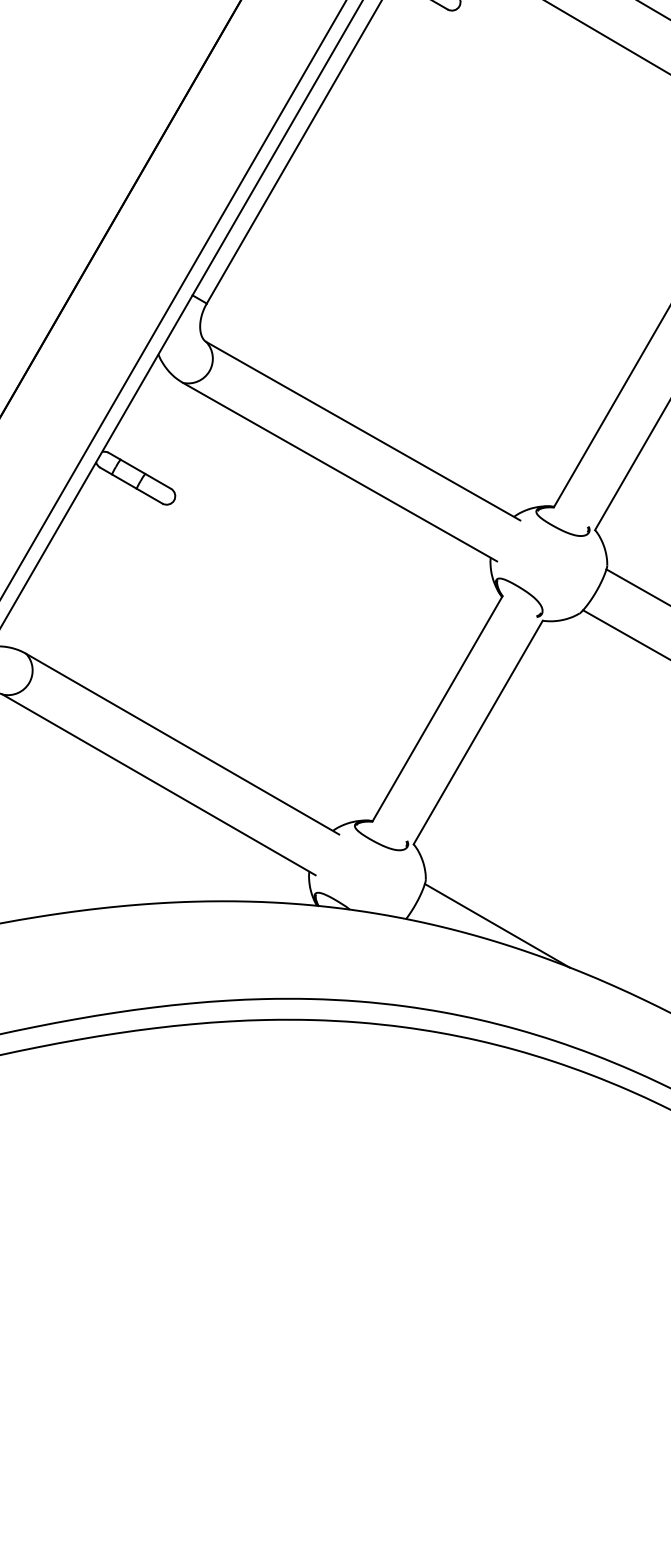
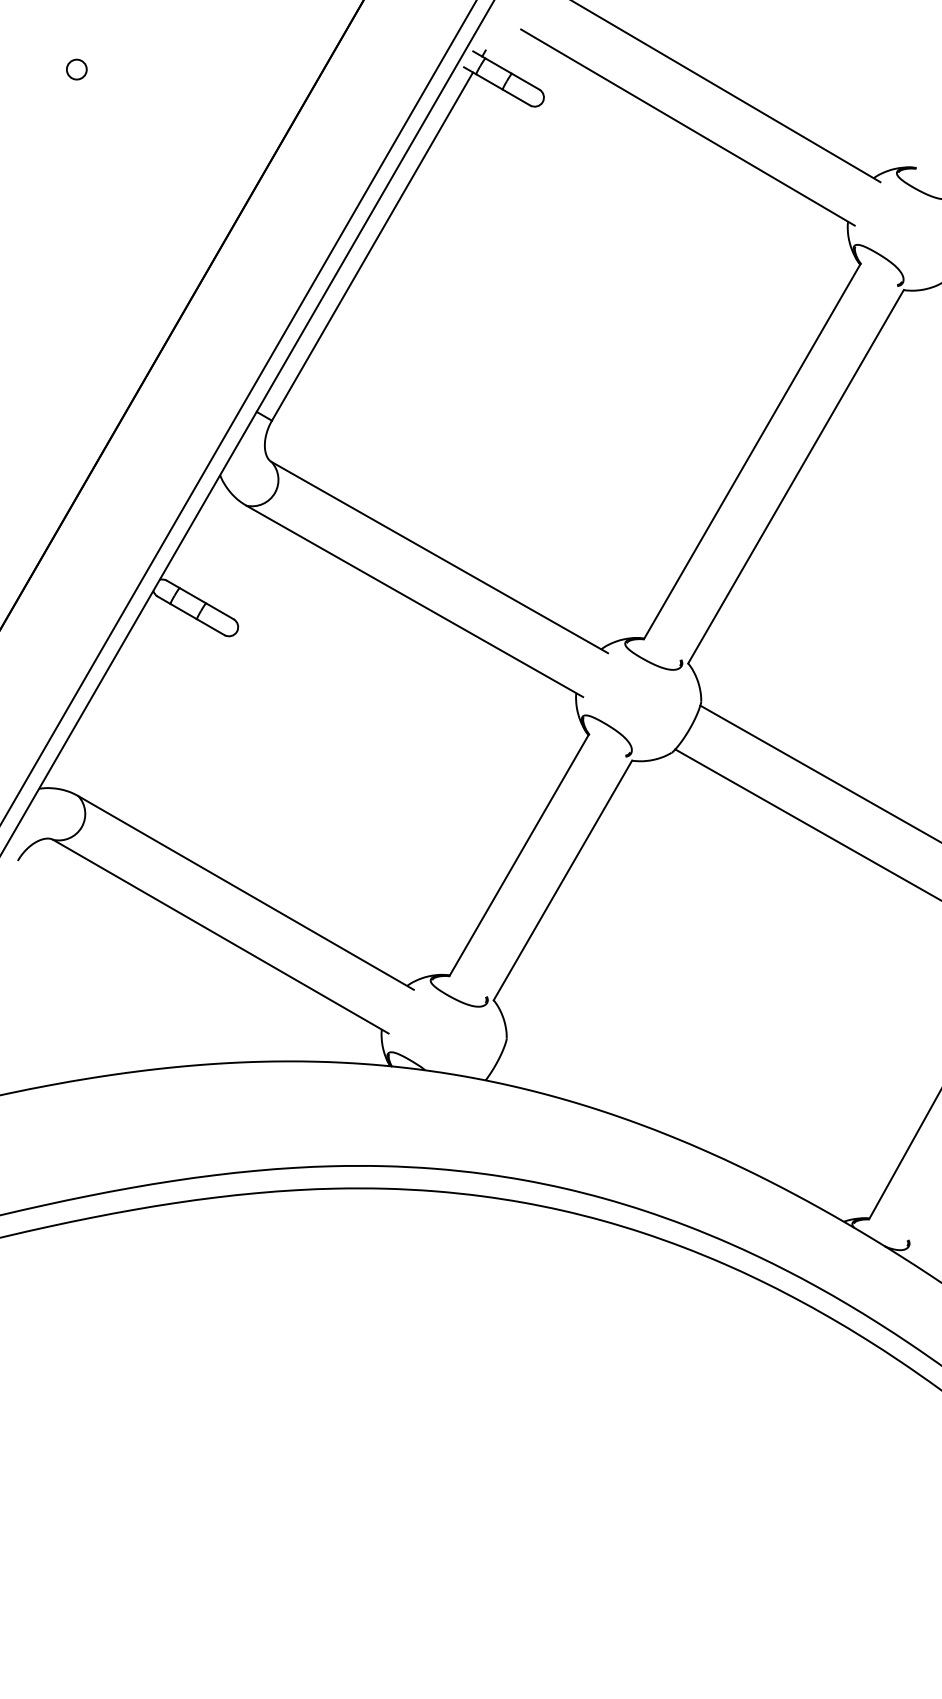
line: (497, 925) -> (583, 1087), removed

